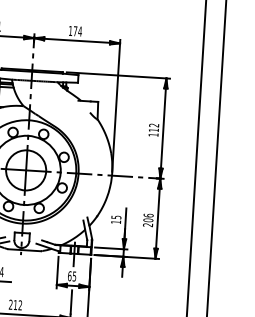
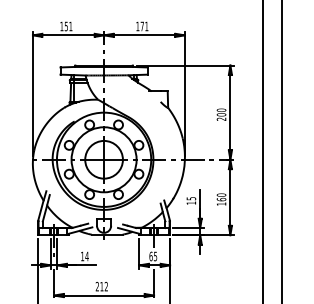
text: (79, 31) -> (146, 26), 174 -> 171
text: (153, 129) -> (221, 114), 112 -> 200
text: (148, 220) -> (221, 199), 206 -> 160

